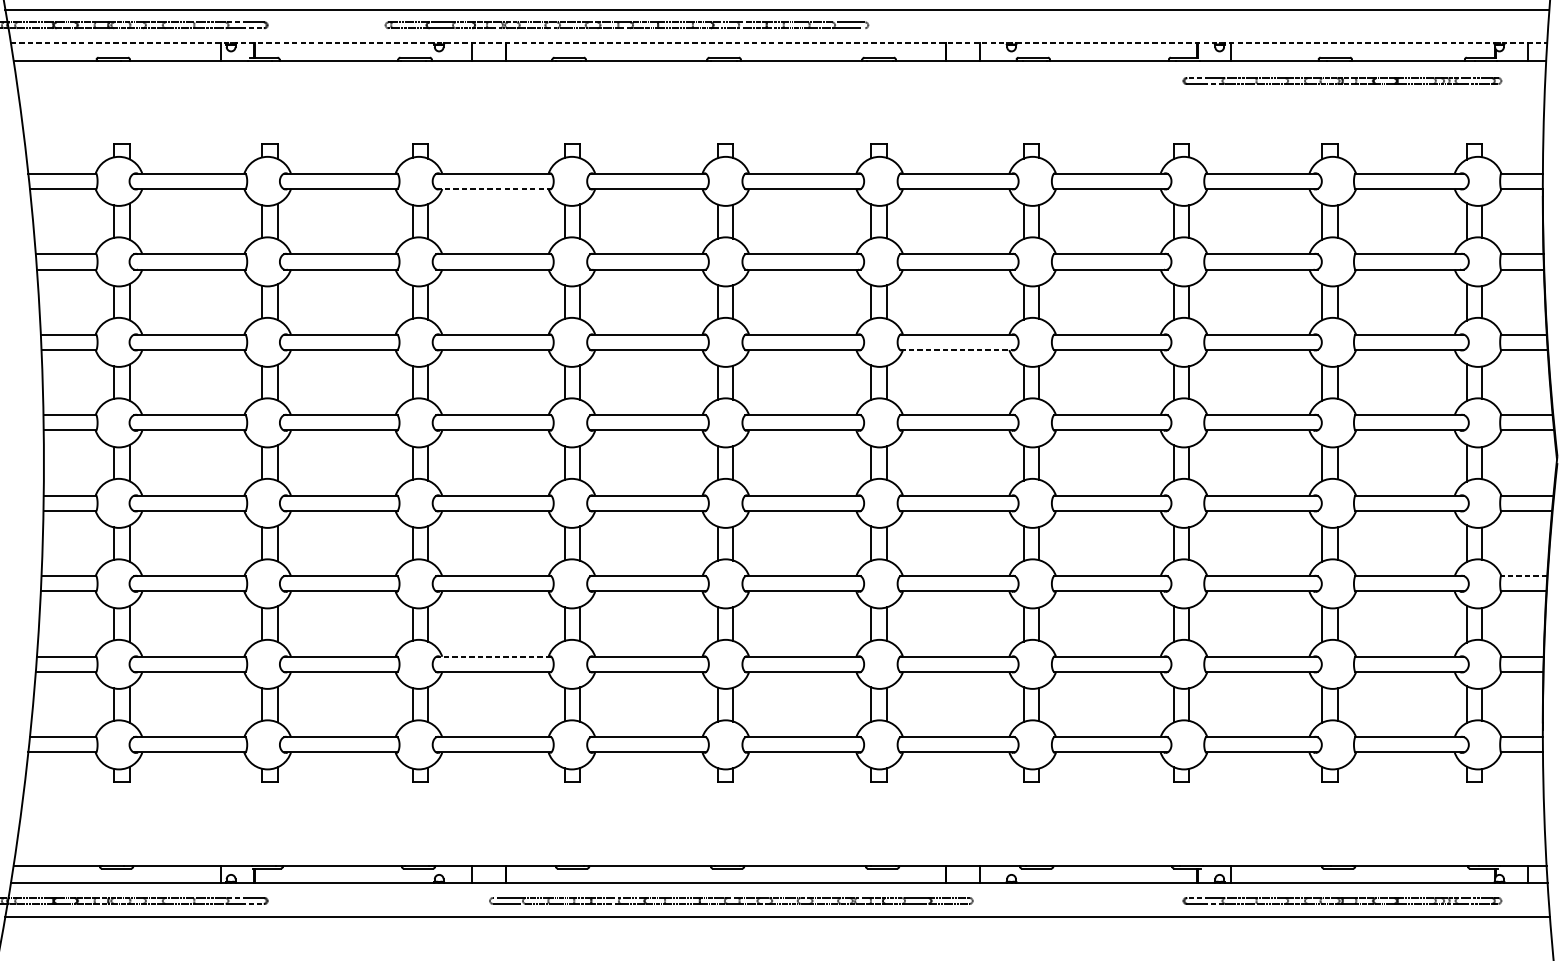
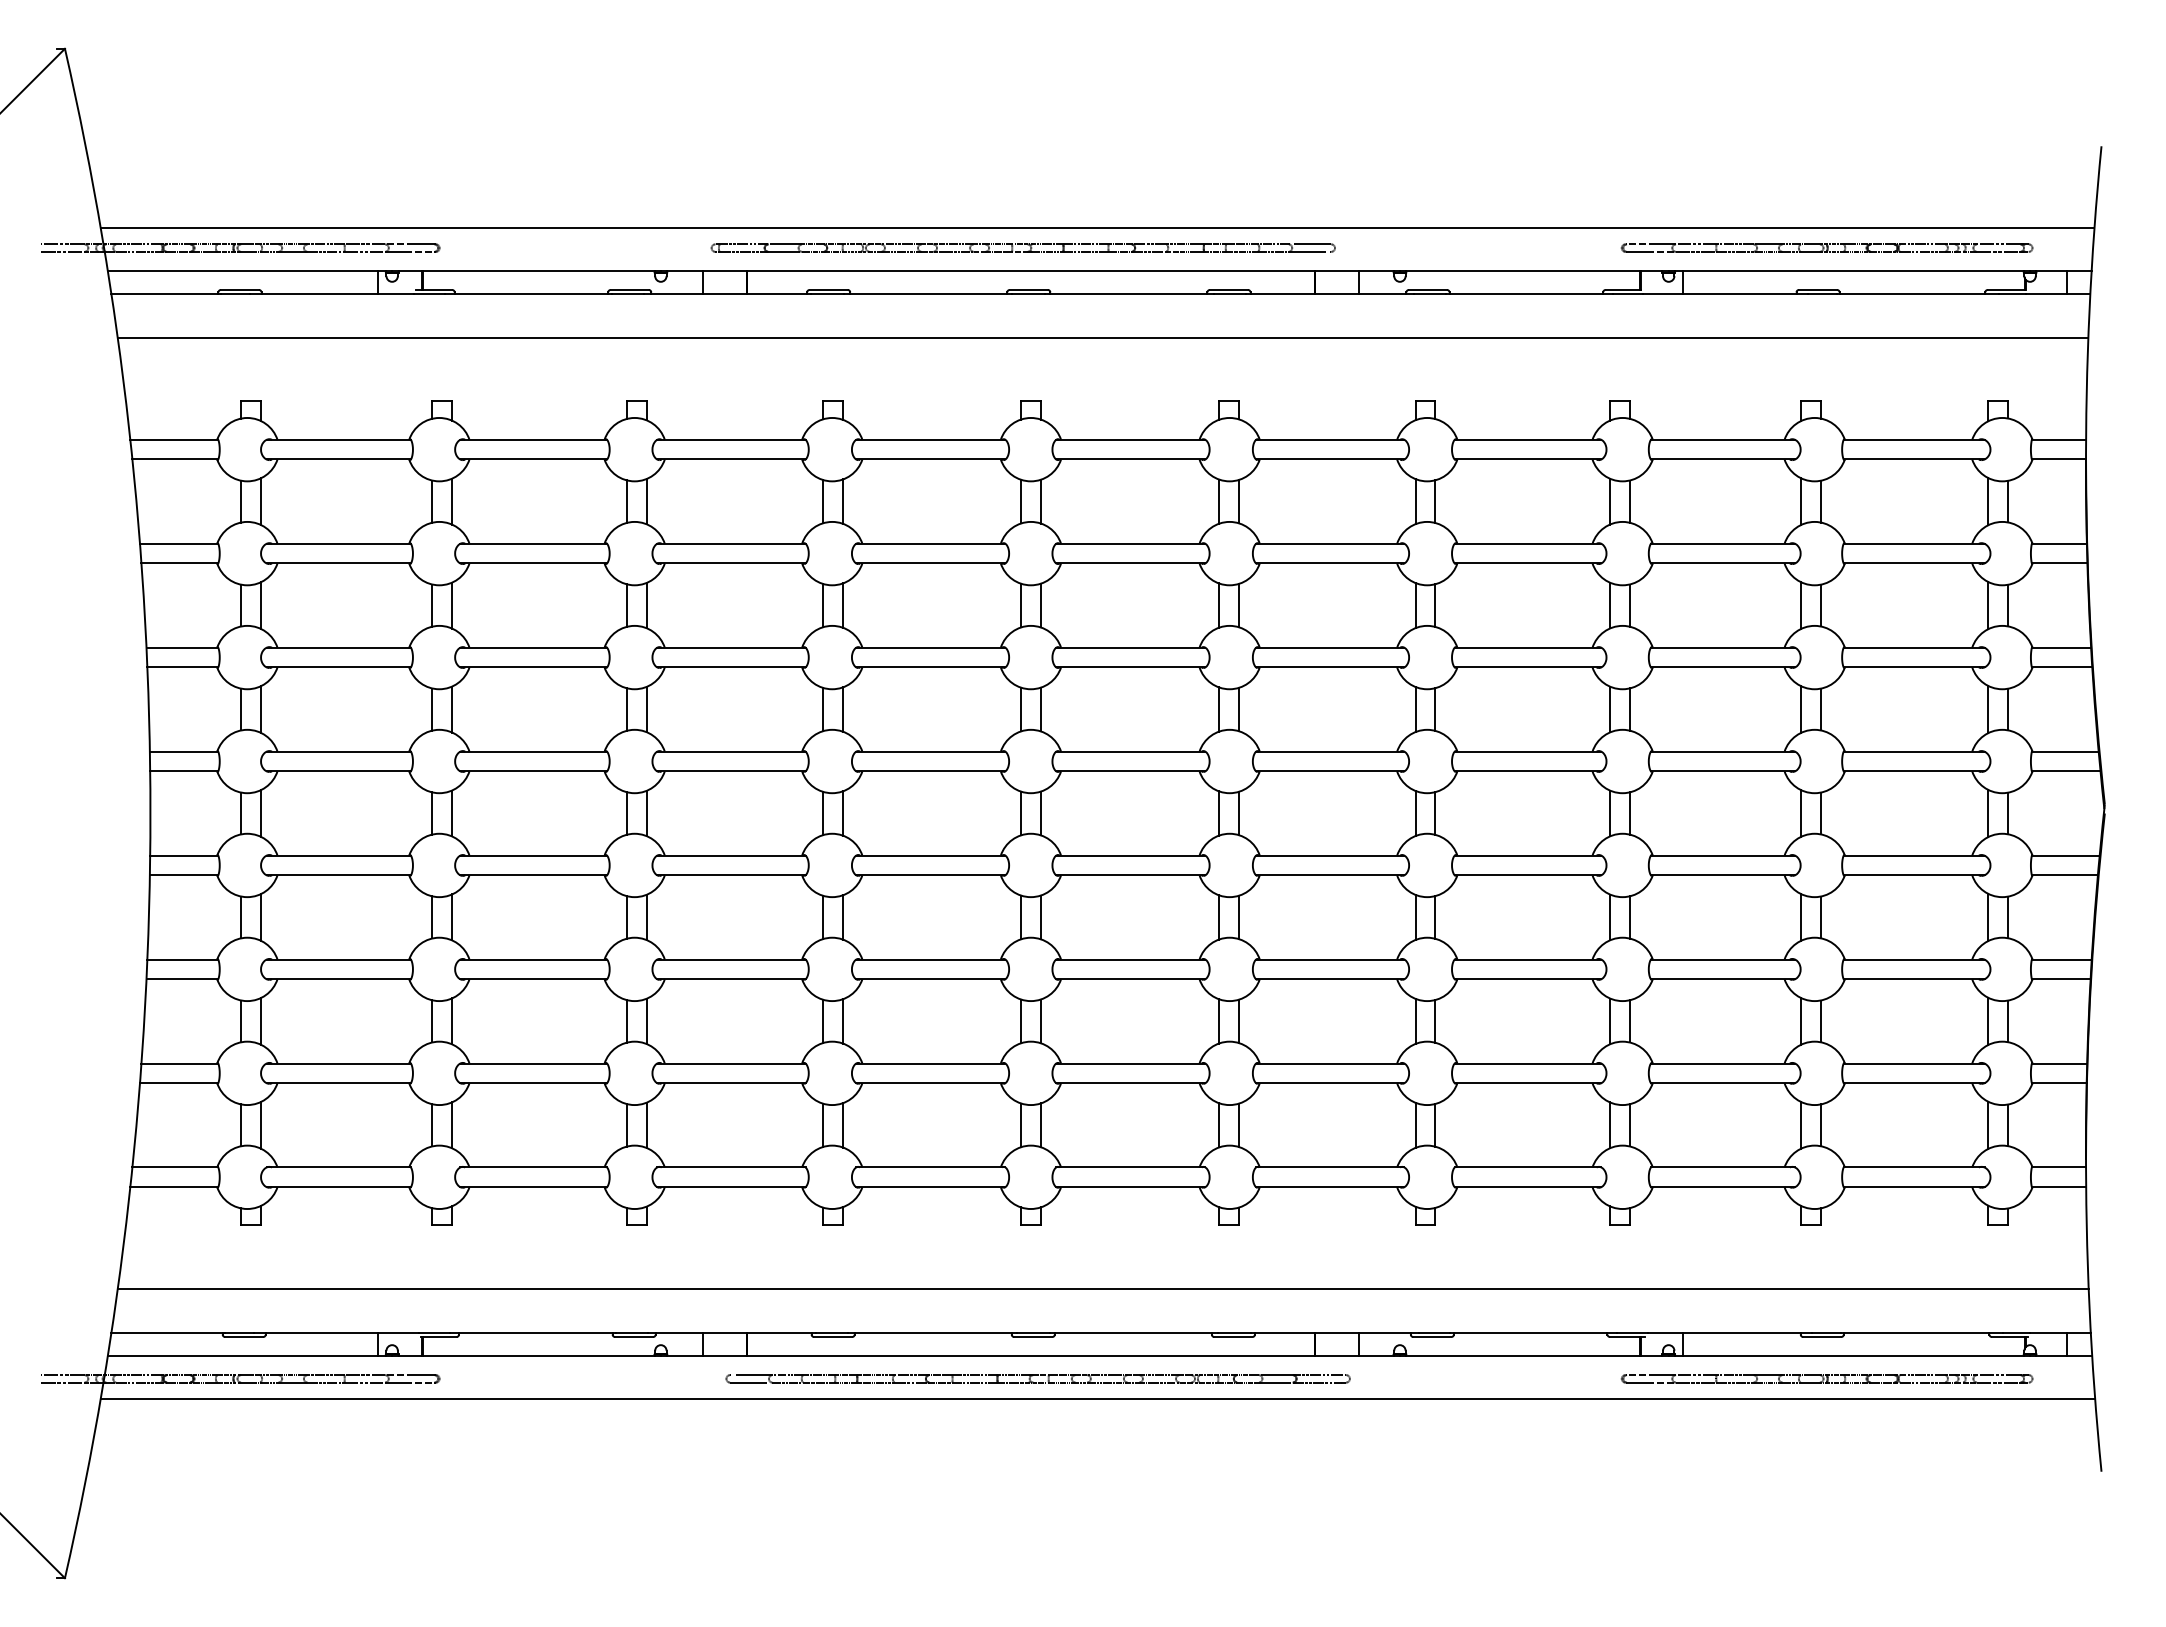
part: (626, 24) -> (1022, 247), moved
line: (778, 42) -> (1099, 270), dashed -> solid
part: (1341, 80) -> (1826, 247), moved
line: (781, 95) -> (1102, 338), added
line: (493, 189) -> (731, 459), dashed -> solid
line: (957, 350) -> (1330, 667), dashed -> solid
line: (1523, 576) -> (2061, 959), dashed -> solid
line: (493, 656) -> (730, 1063), dashed -> solid
line: (781, 830) -> (1102, 1288), added

